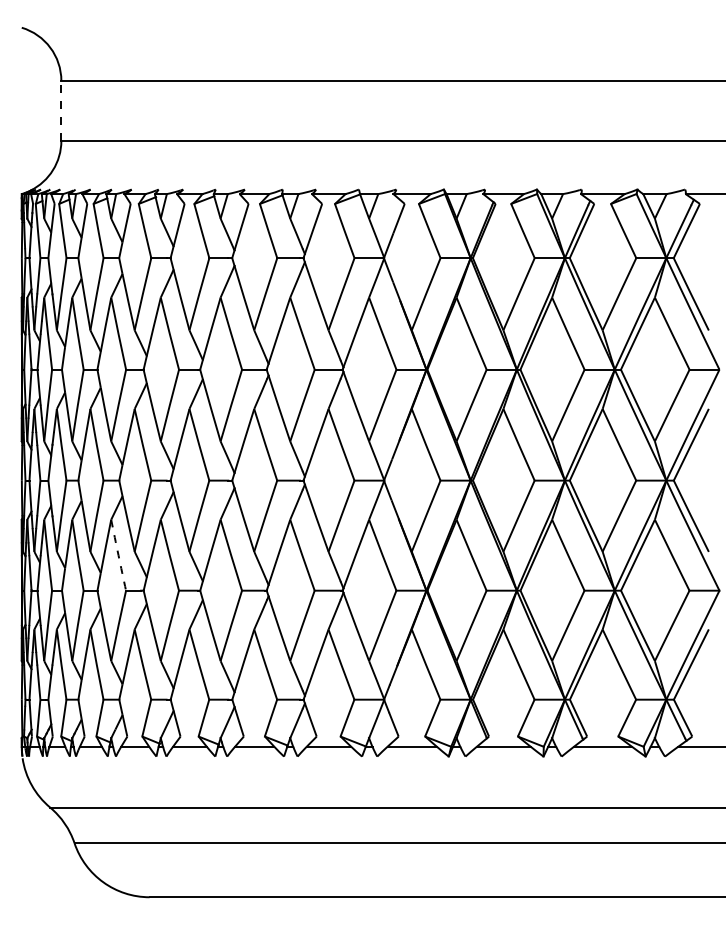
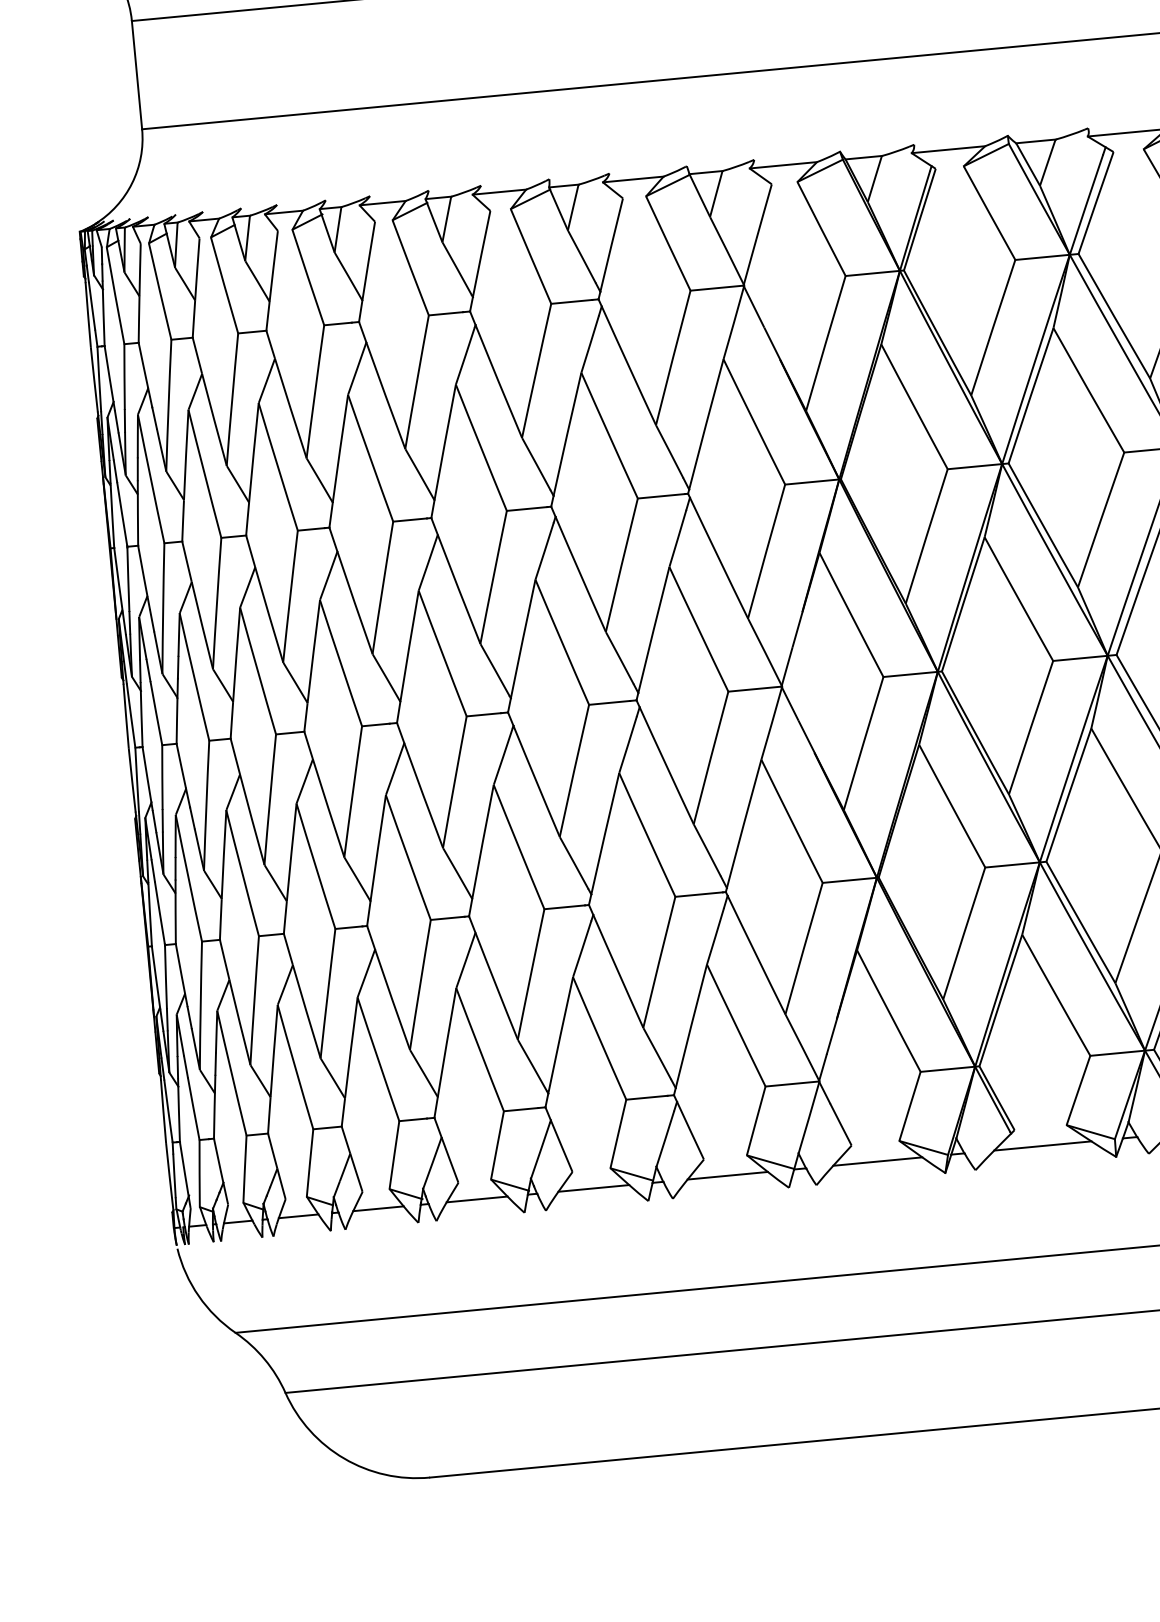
line: (61, 110) -> (137, 74), dashed -> solid
arc: (118, 555) -> (315, 866), dashed -> solid

